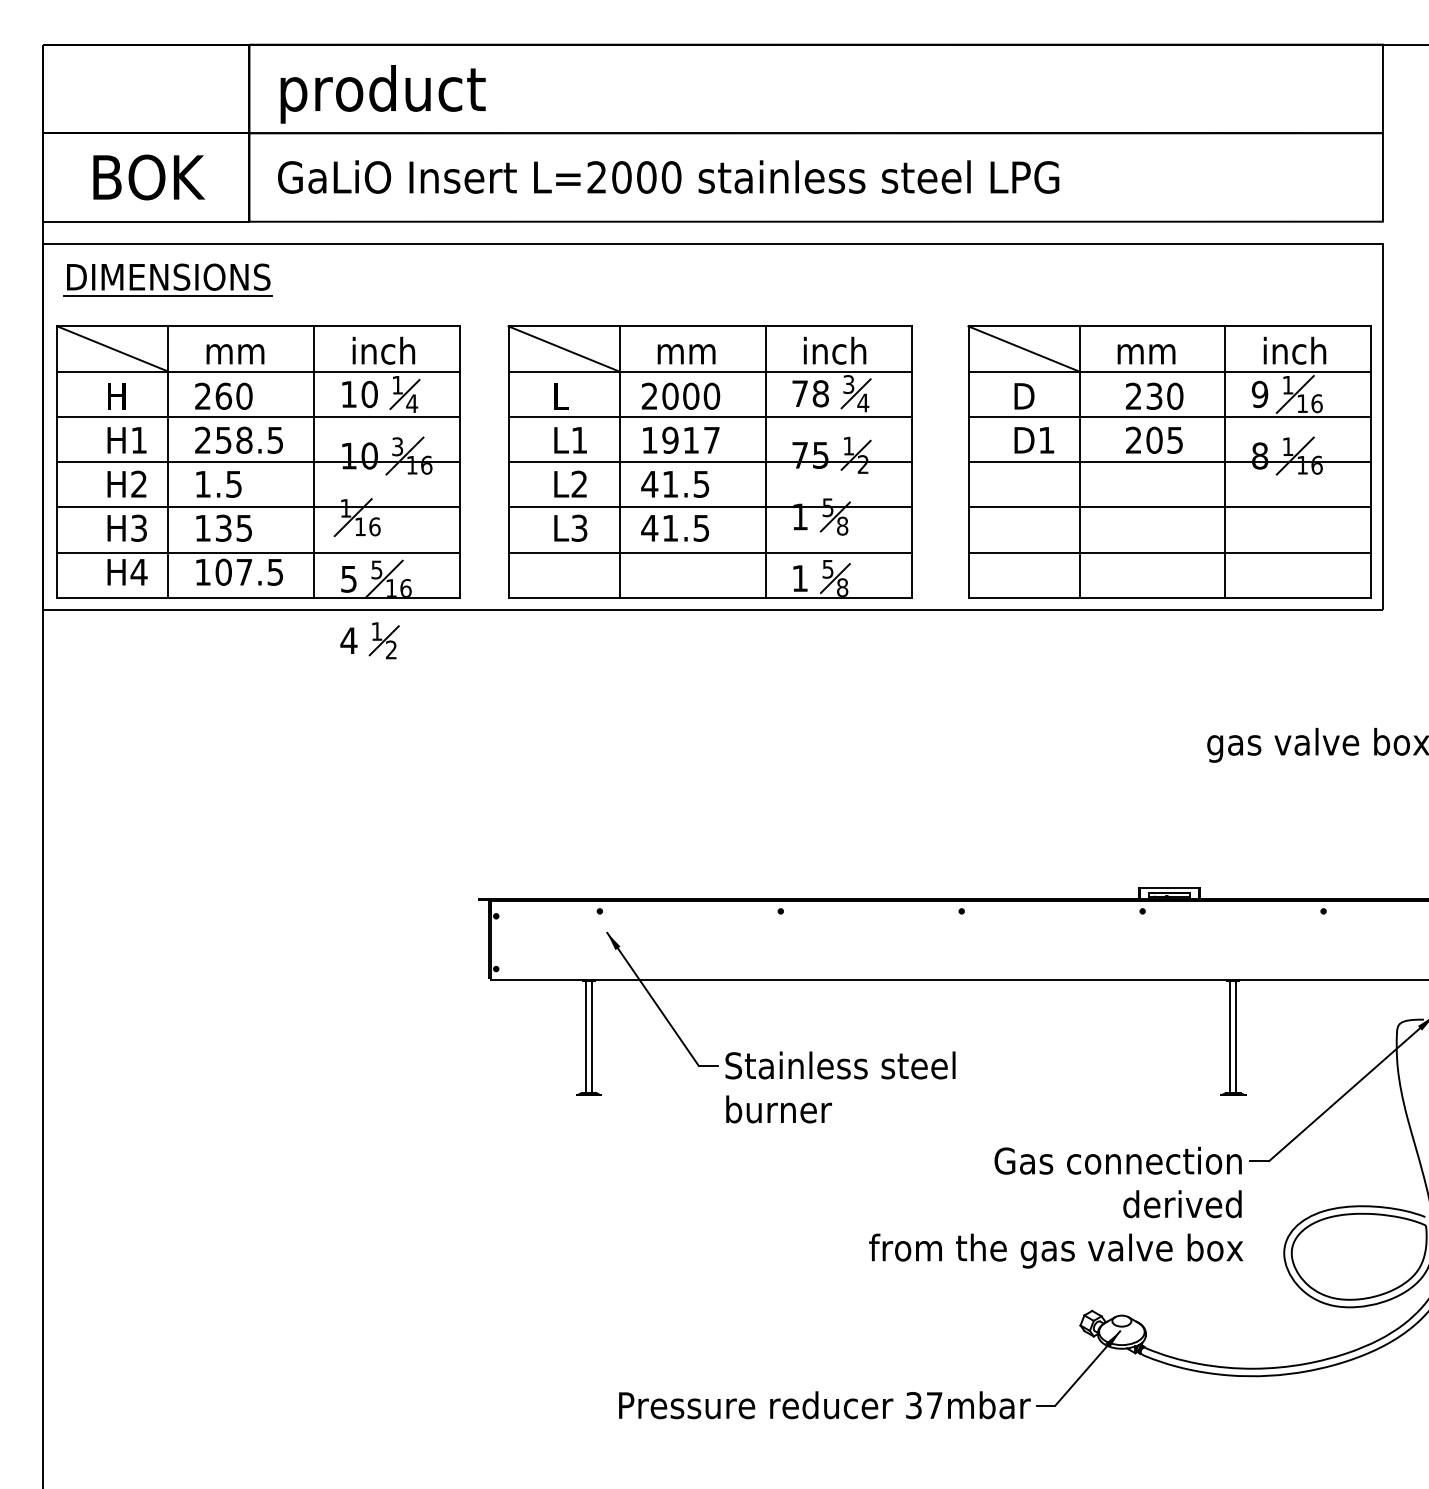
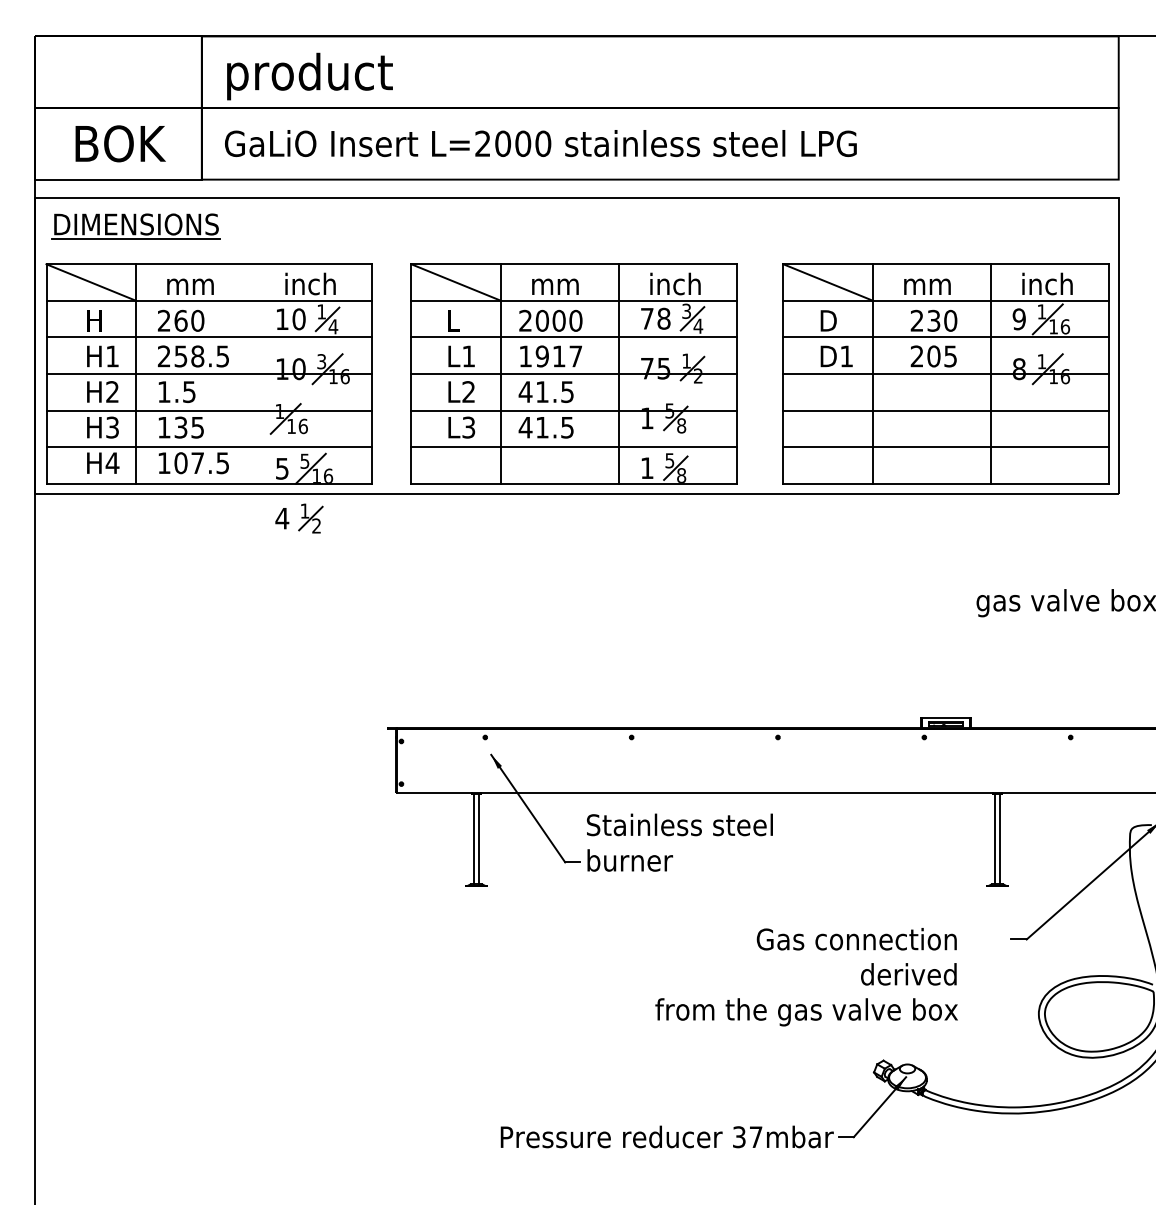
line: (314, 461) -> (254, 373), removed
text: (840, 1087) -> (679, 842), moved
text: (1056, 1207) -> (806, 977), moved

